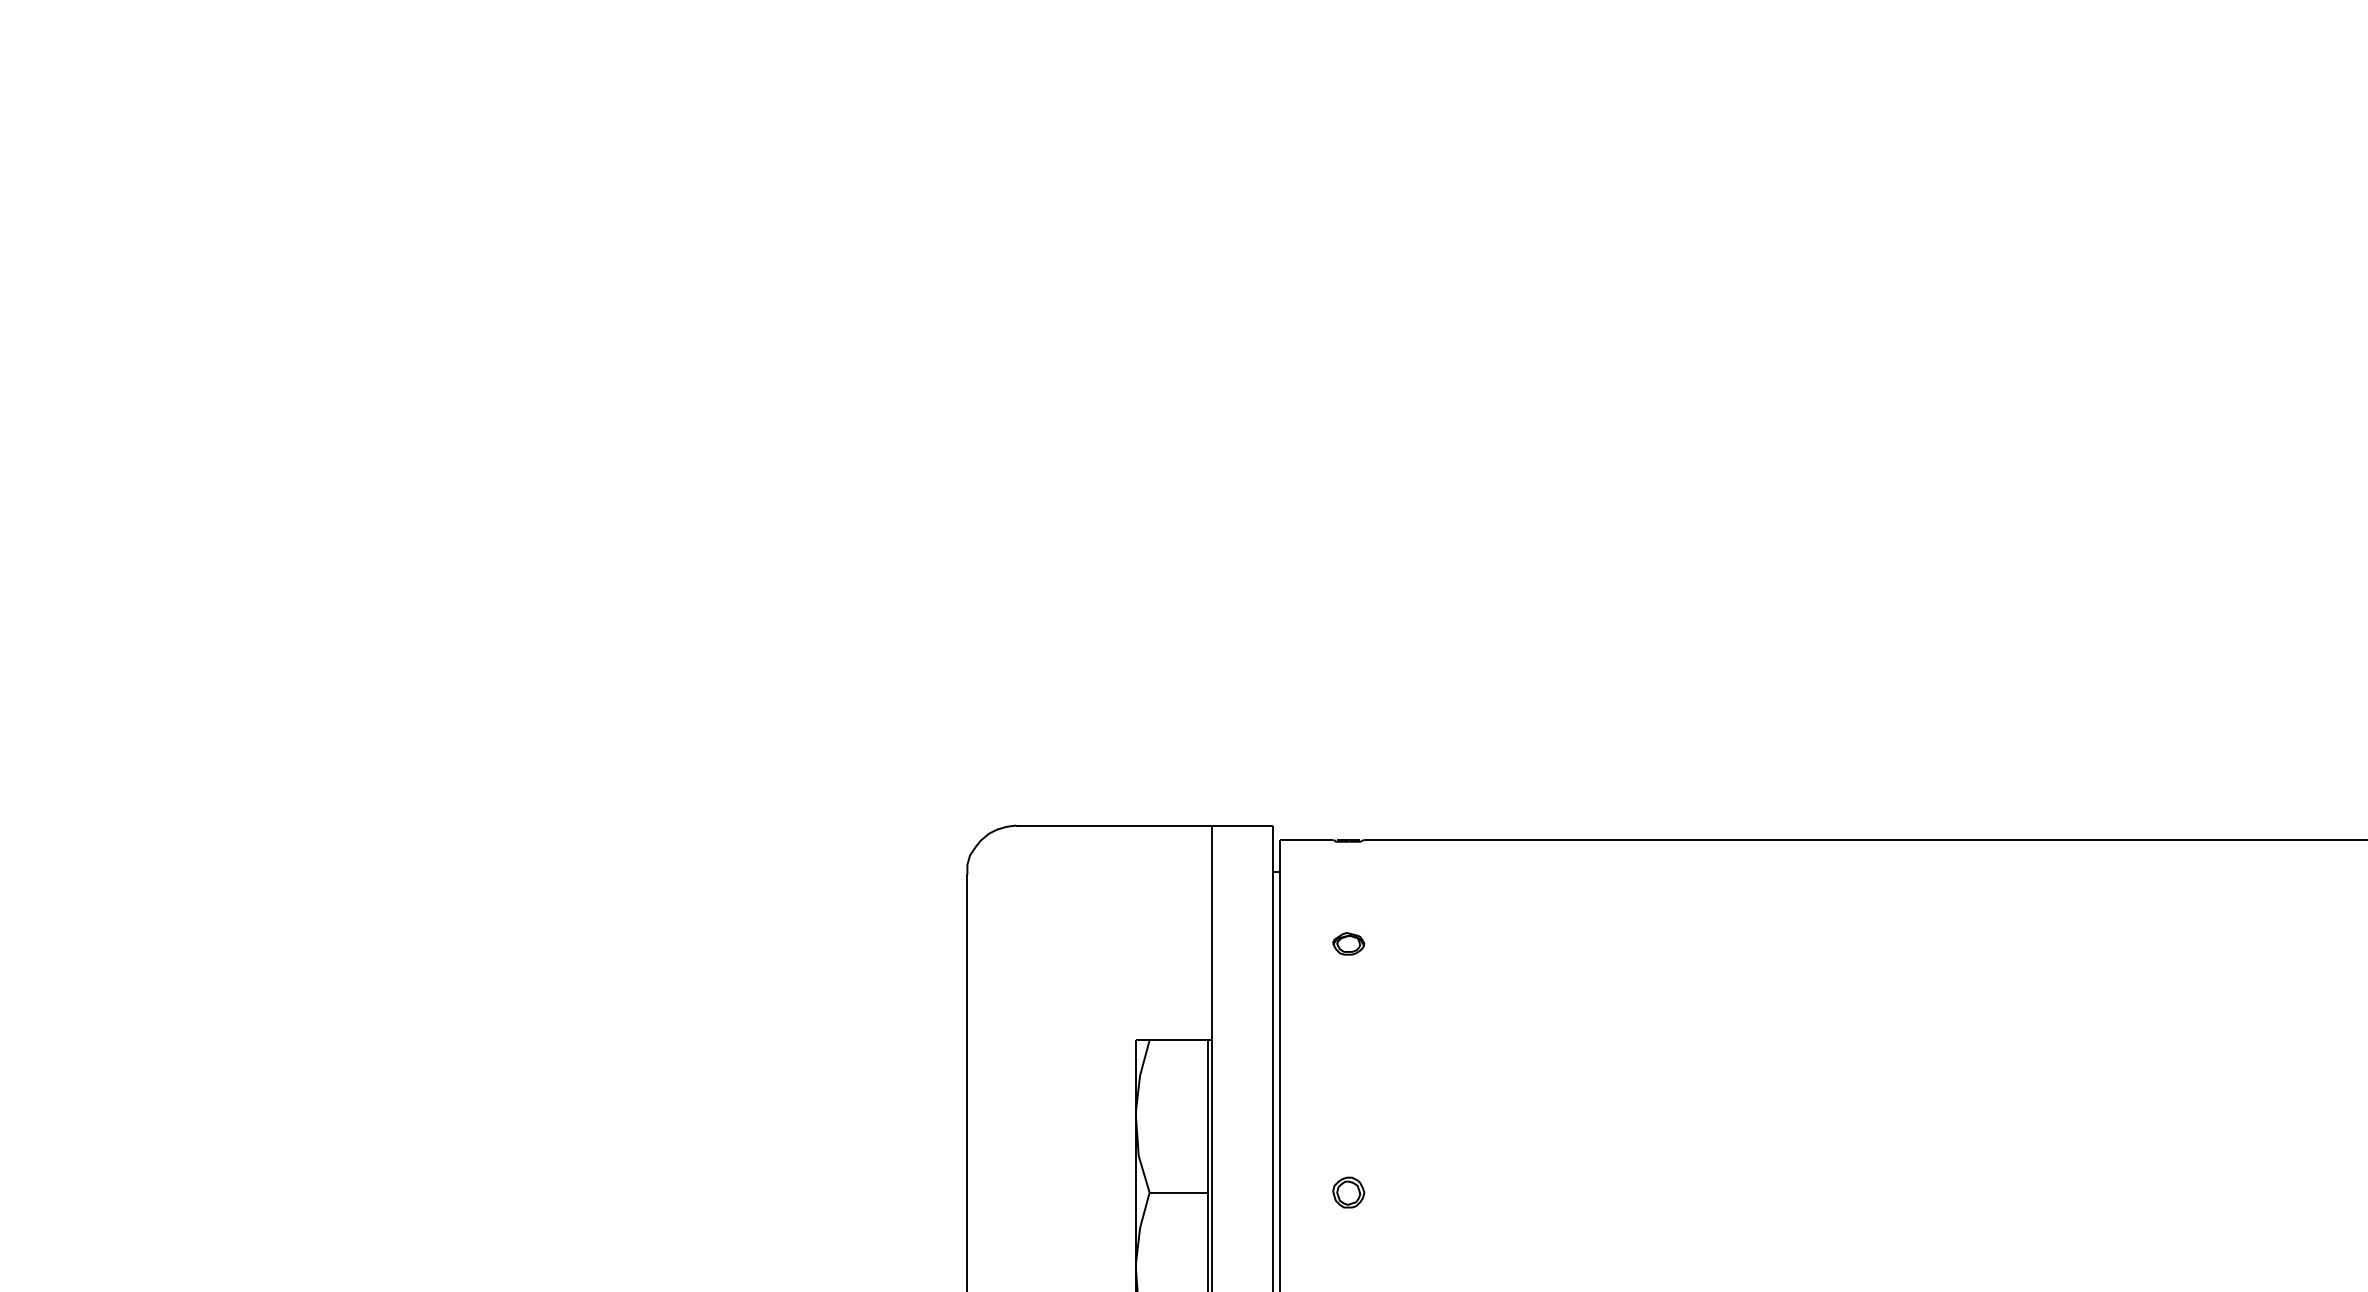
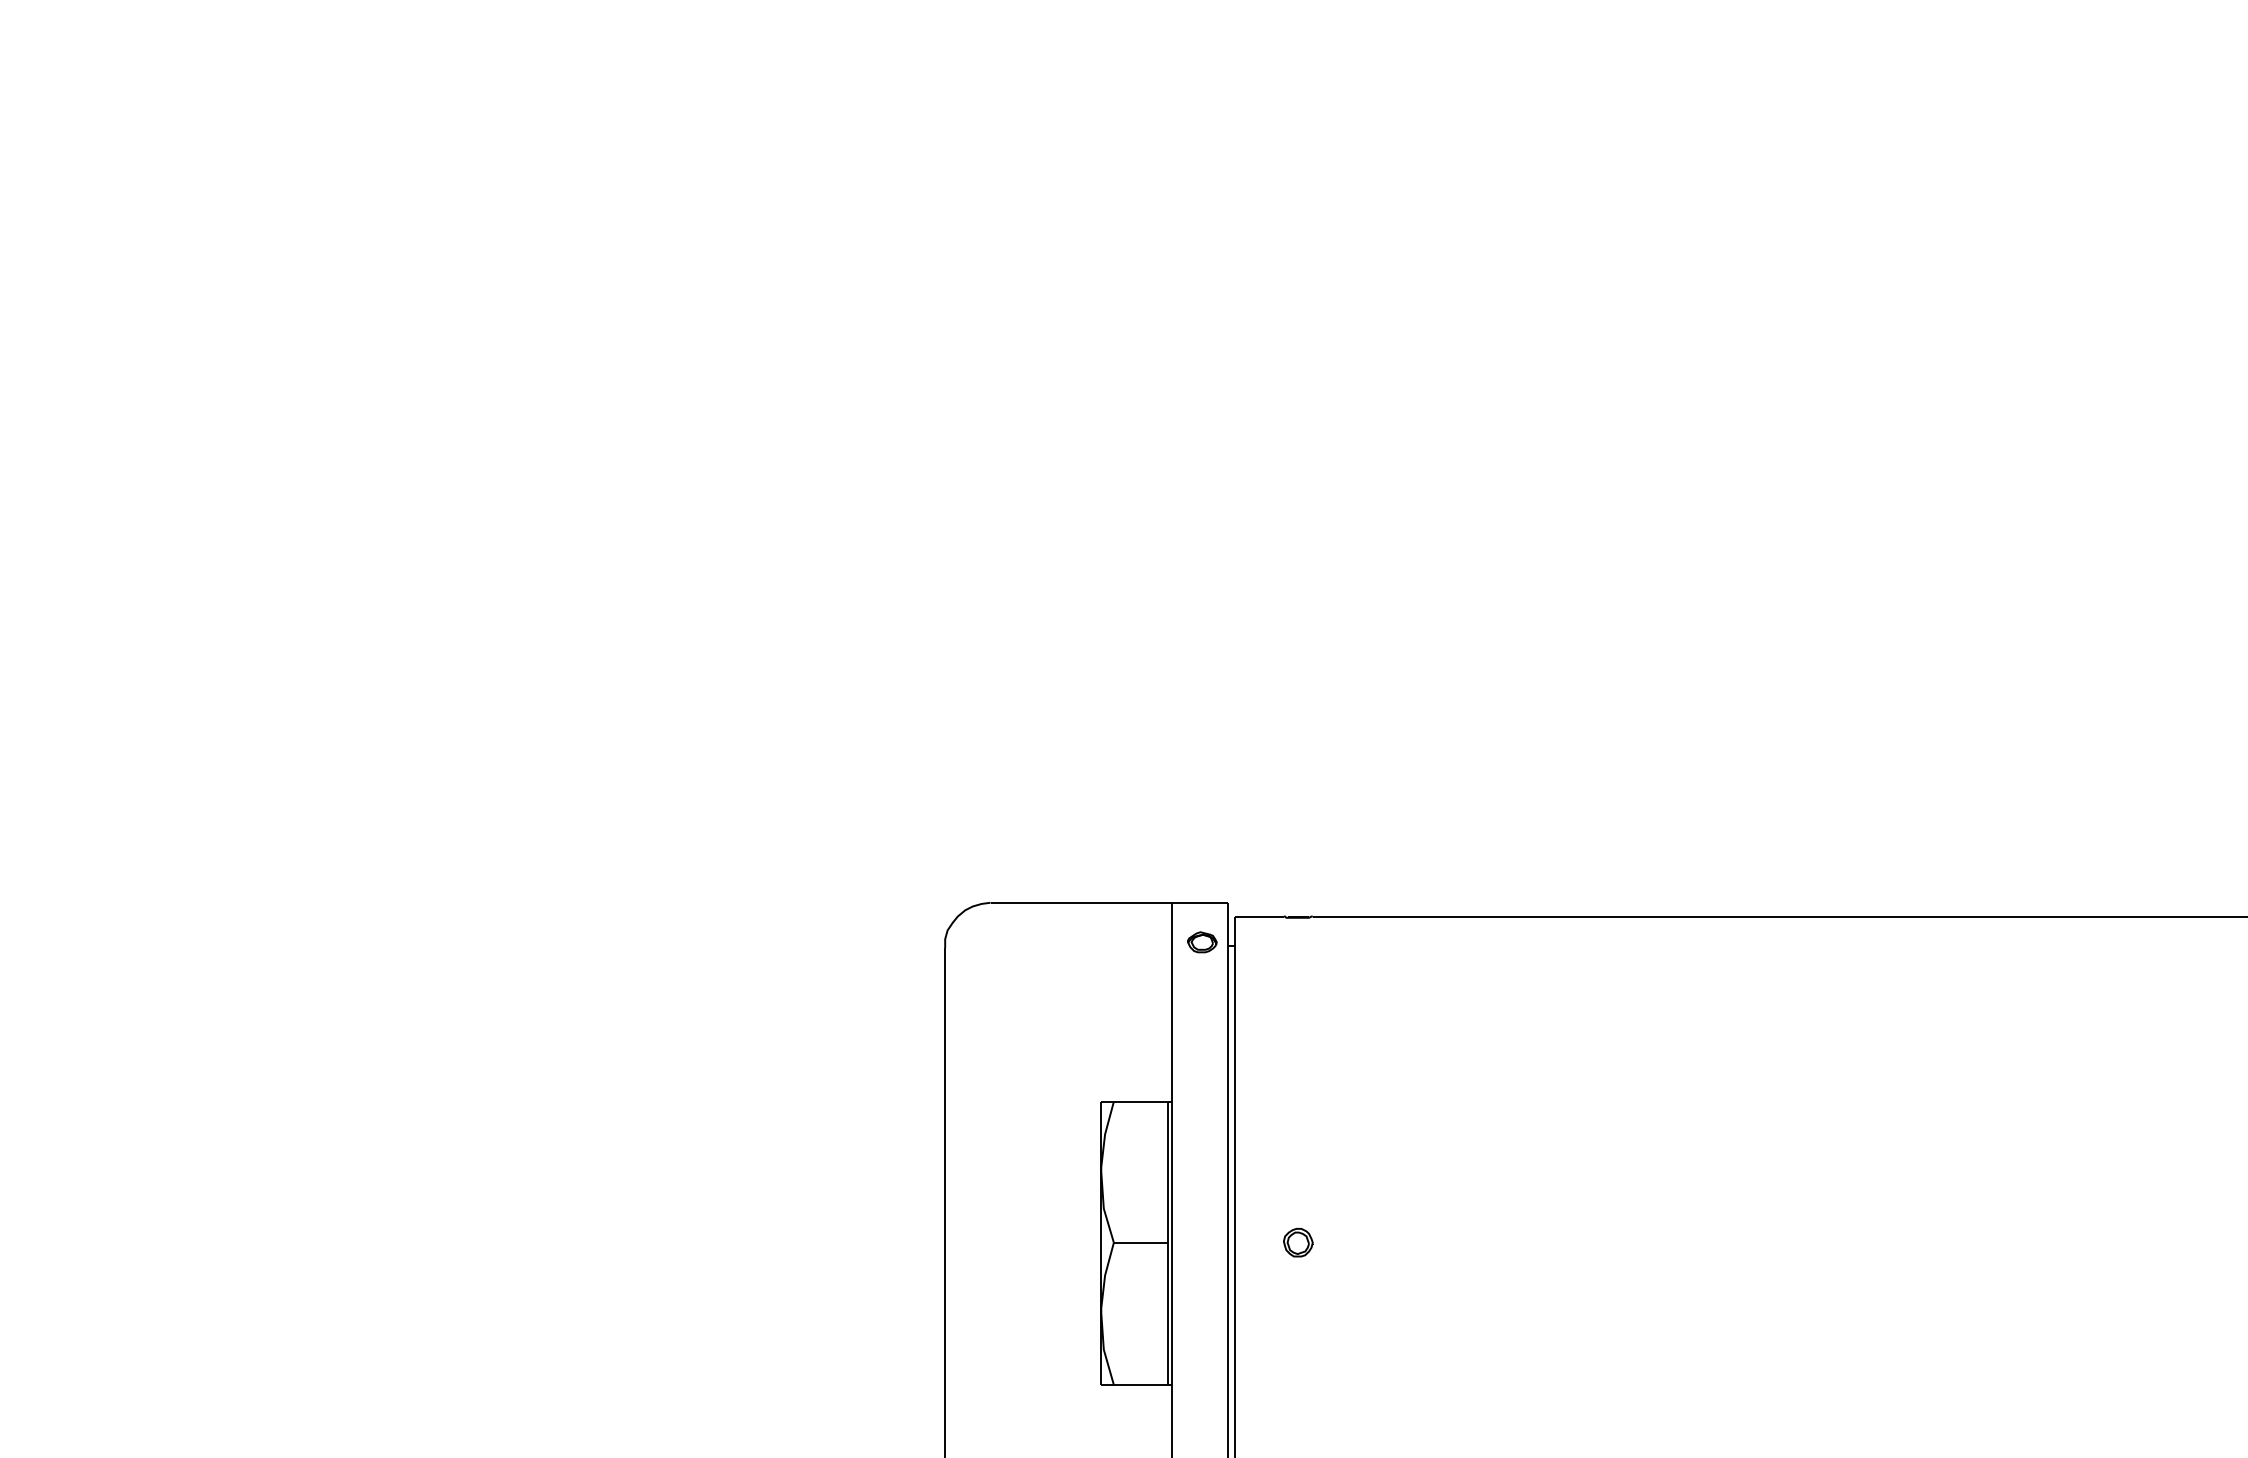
part: (1348, 944) -> (1202, 942), moved

